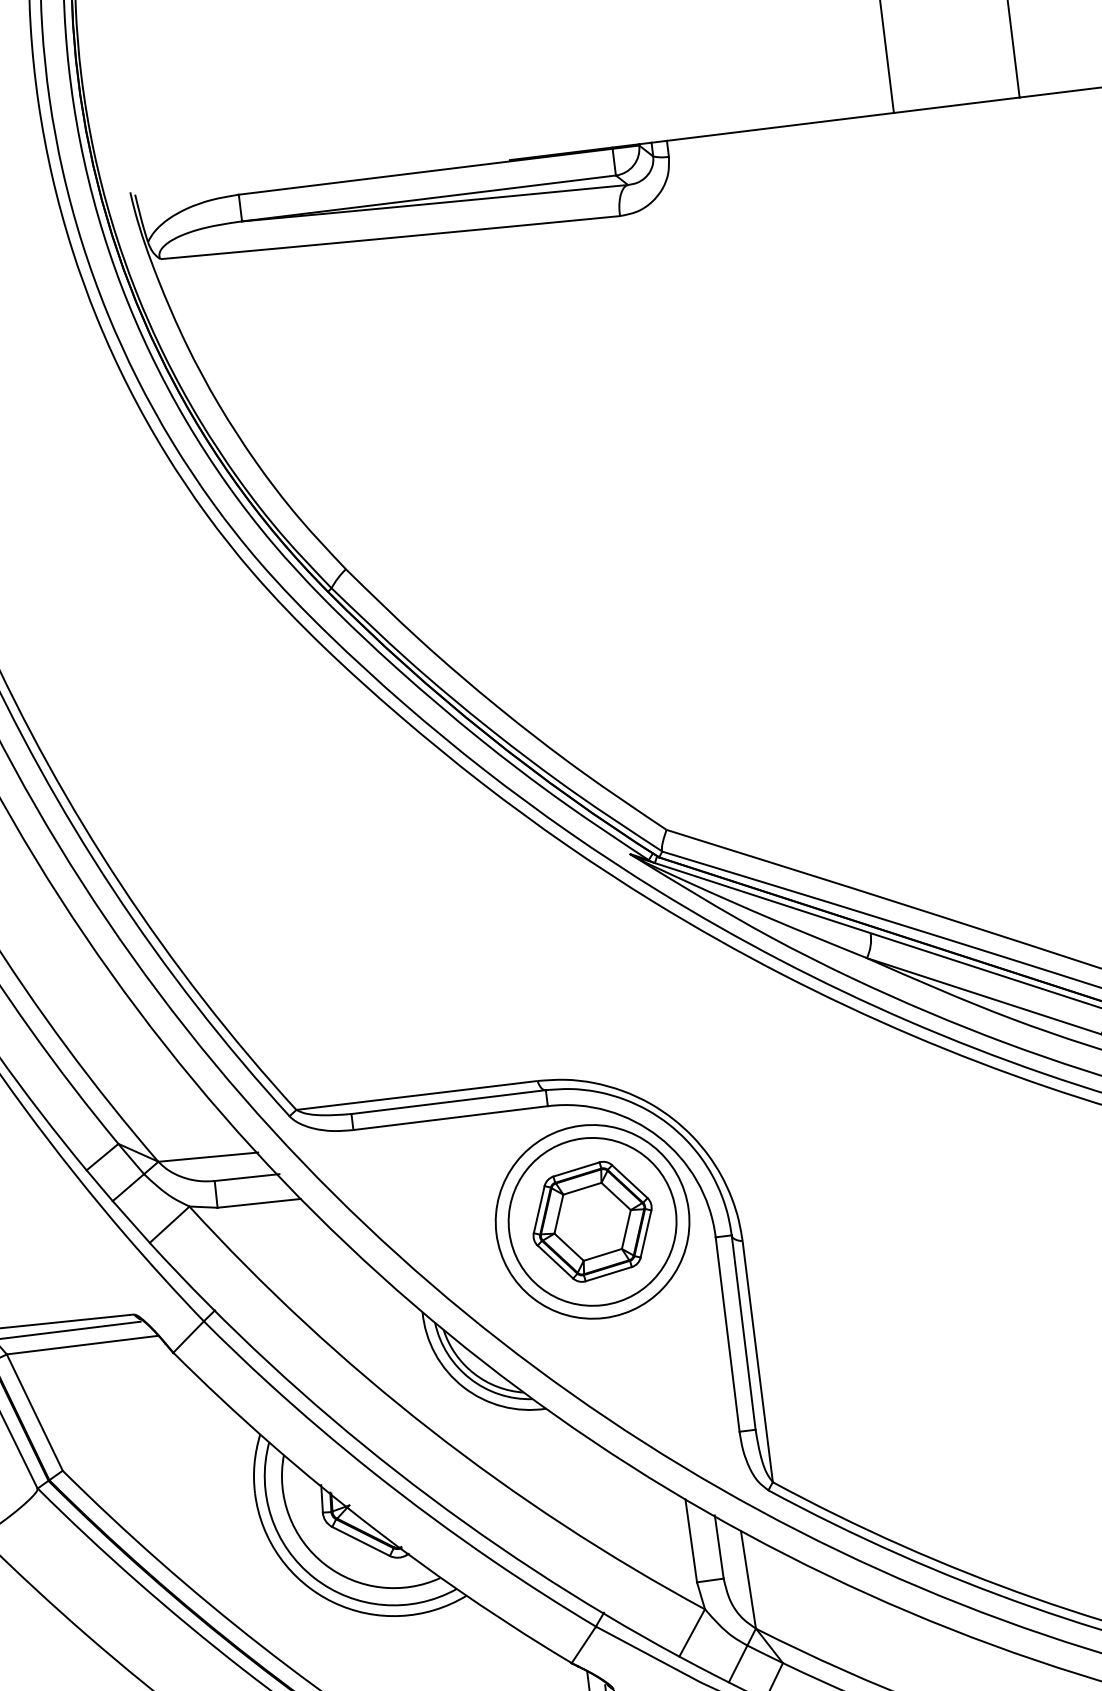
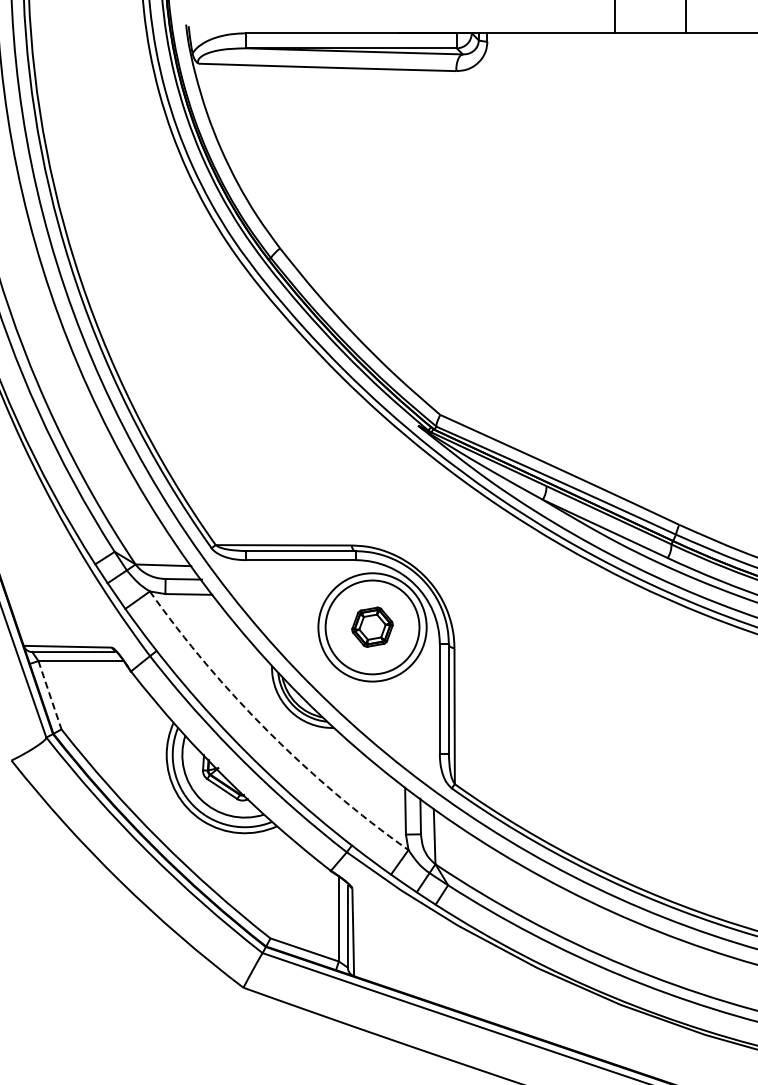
part: (592, 1220) -> (372, 626), size x0.6
line: (35, 1412) -> (50, 695), solid -> dashed
arc: (430, 1429) -> (268, 731), solid -> dashed

